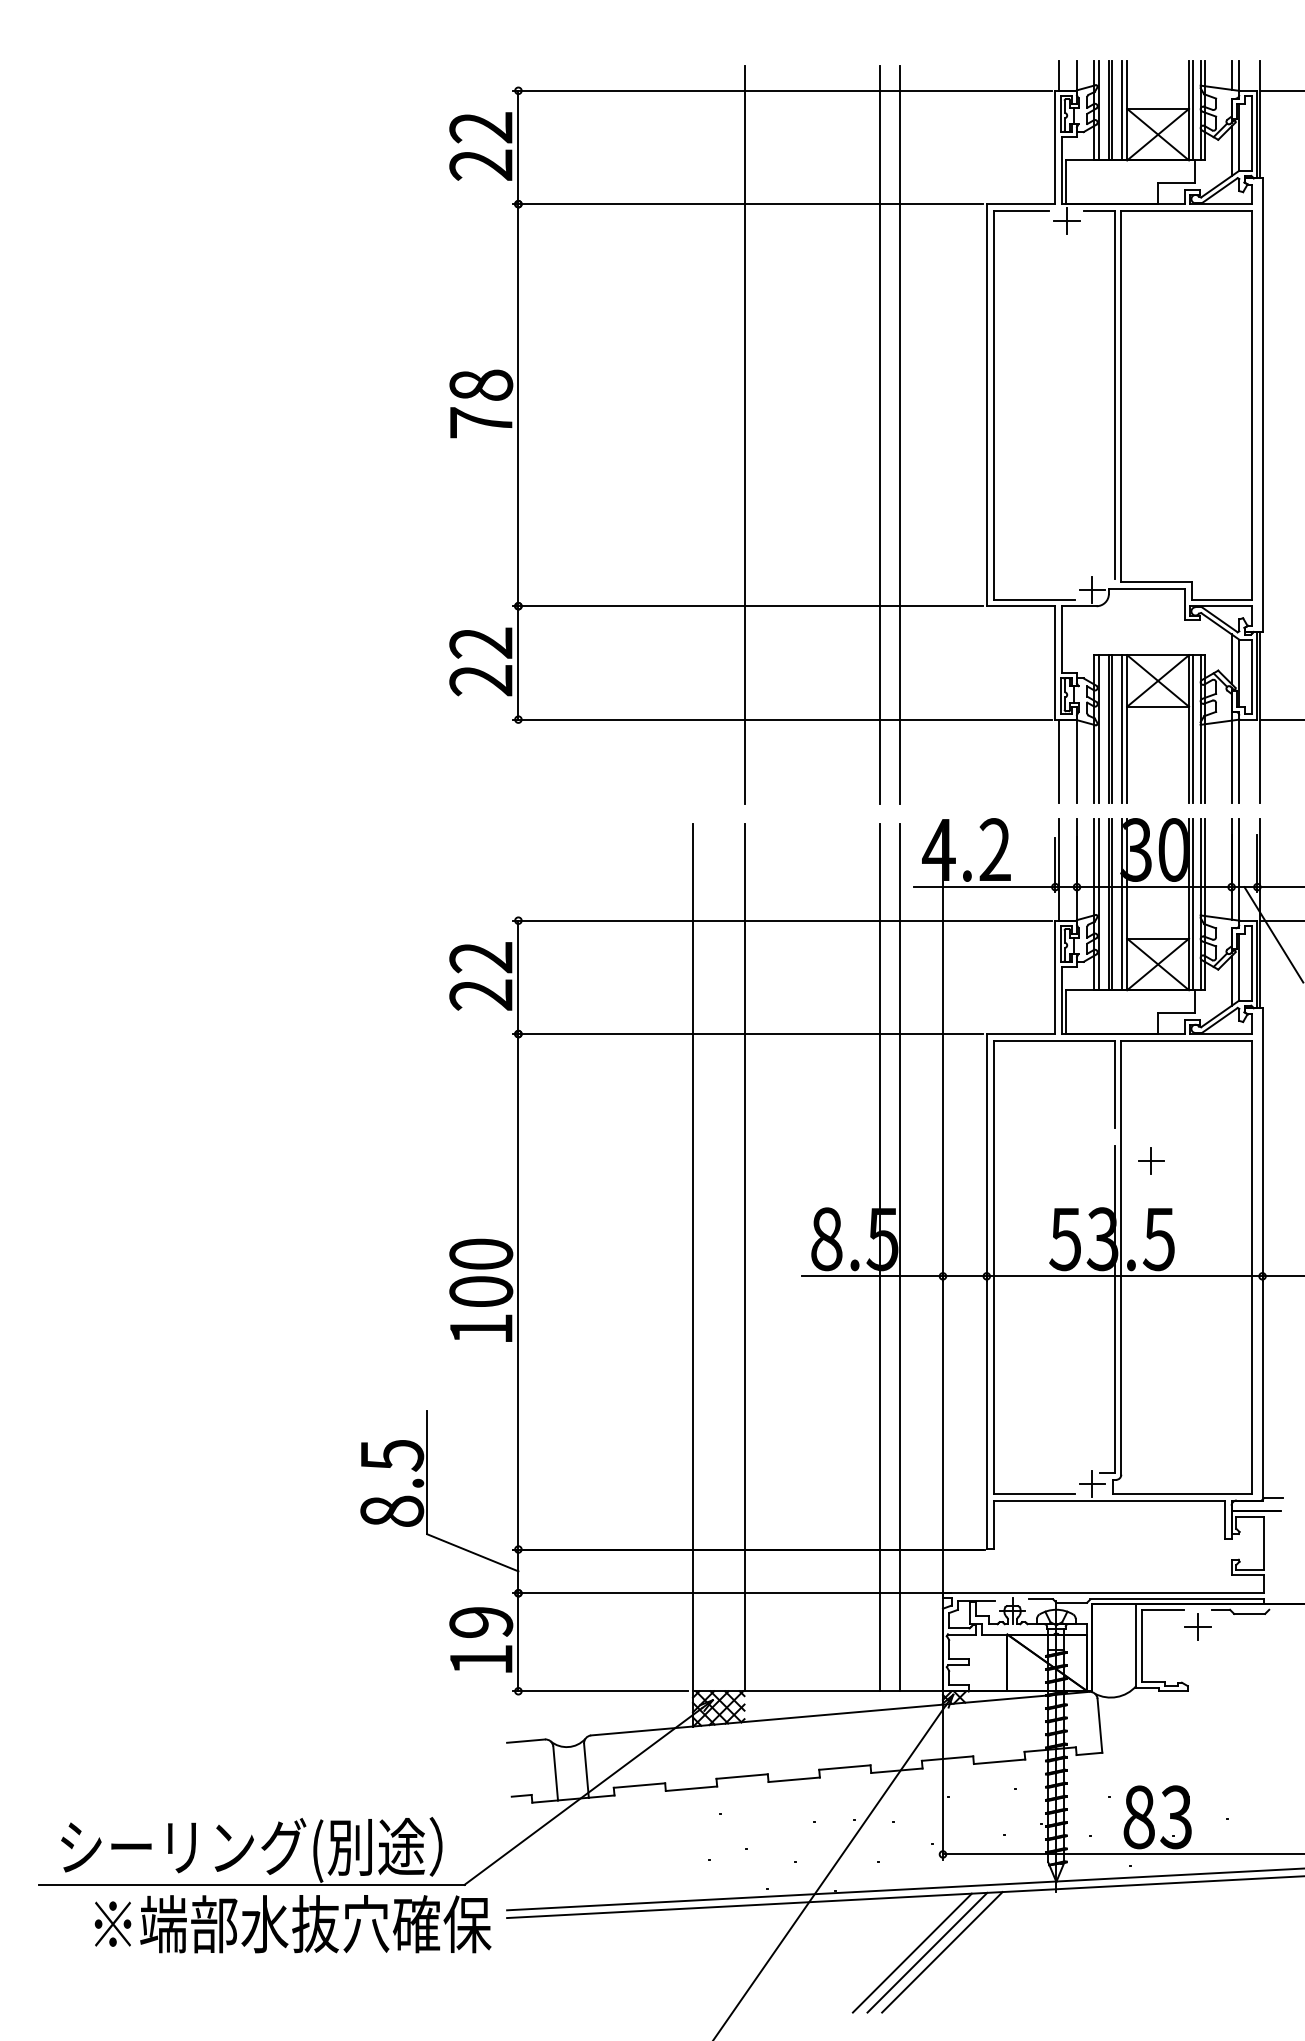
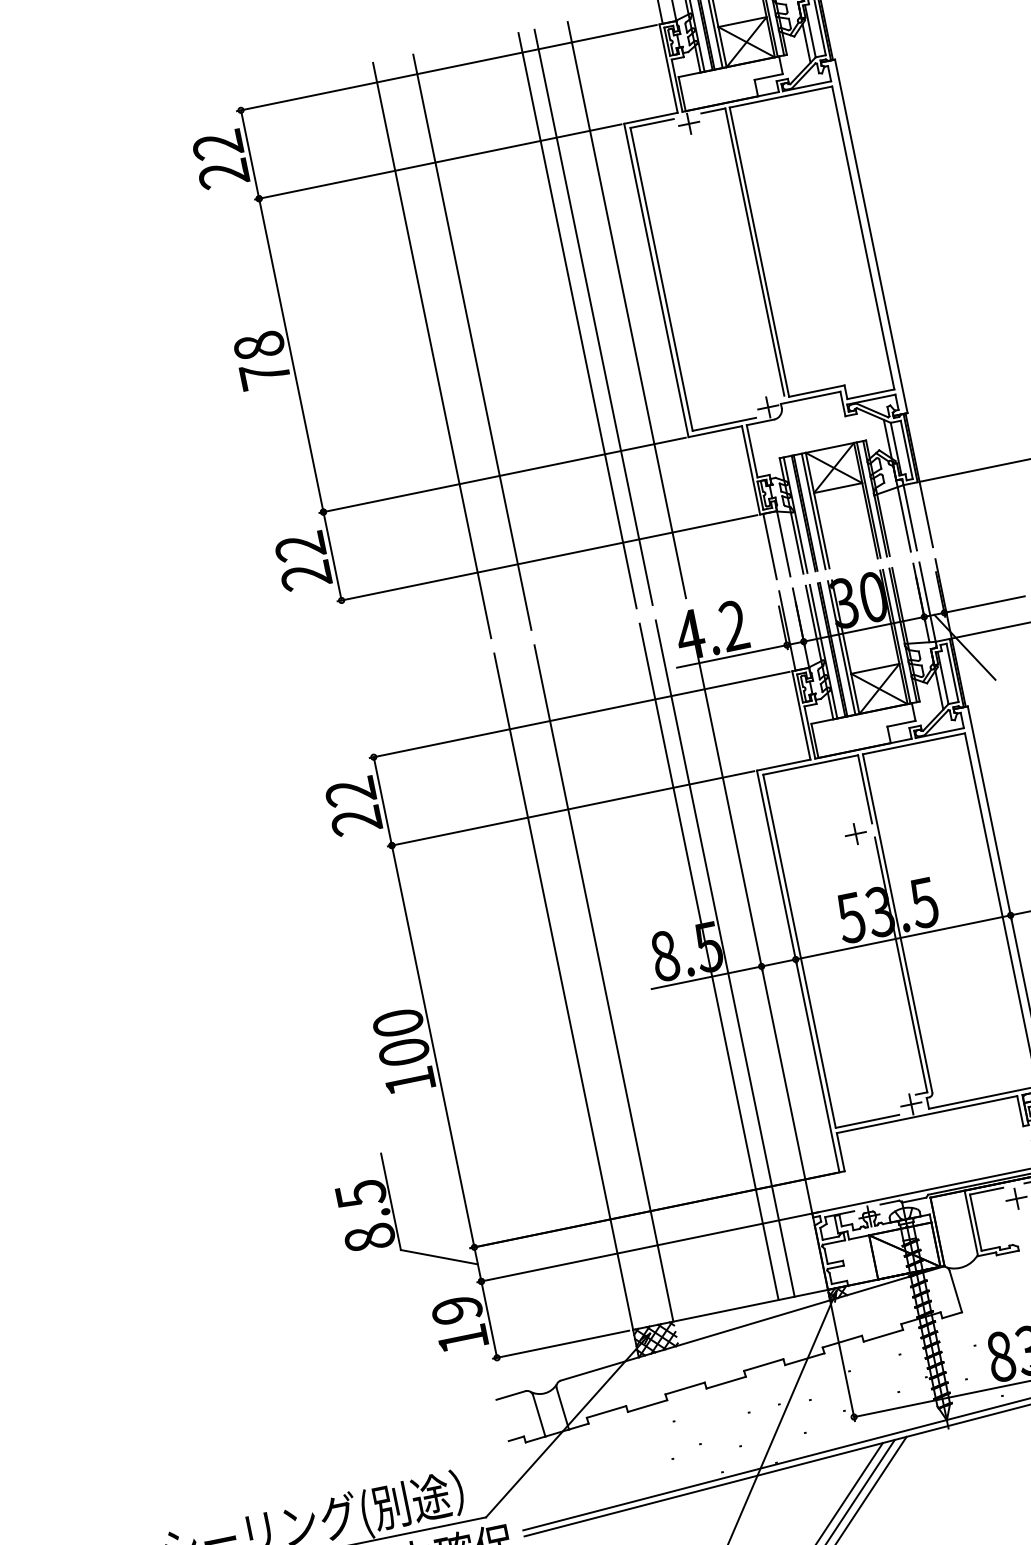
line: (942, 433) -> (626, 309), added
line: (692, 434) -> (431, 350), added
part: (1151, 1160) -> (855, 833), moved

